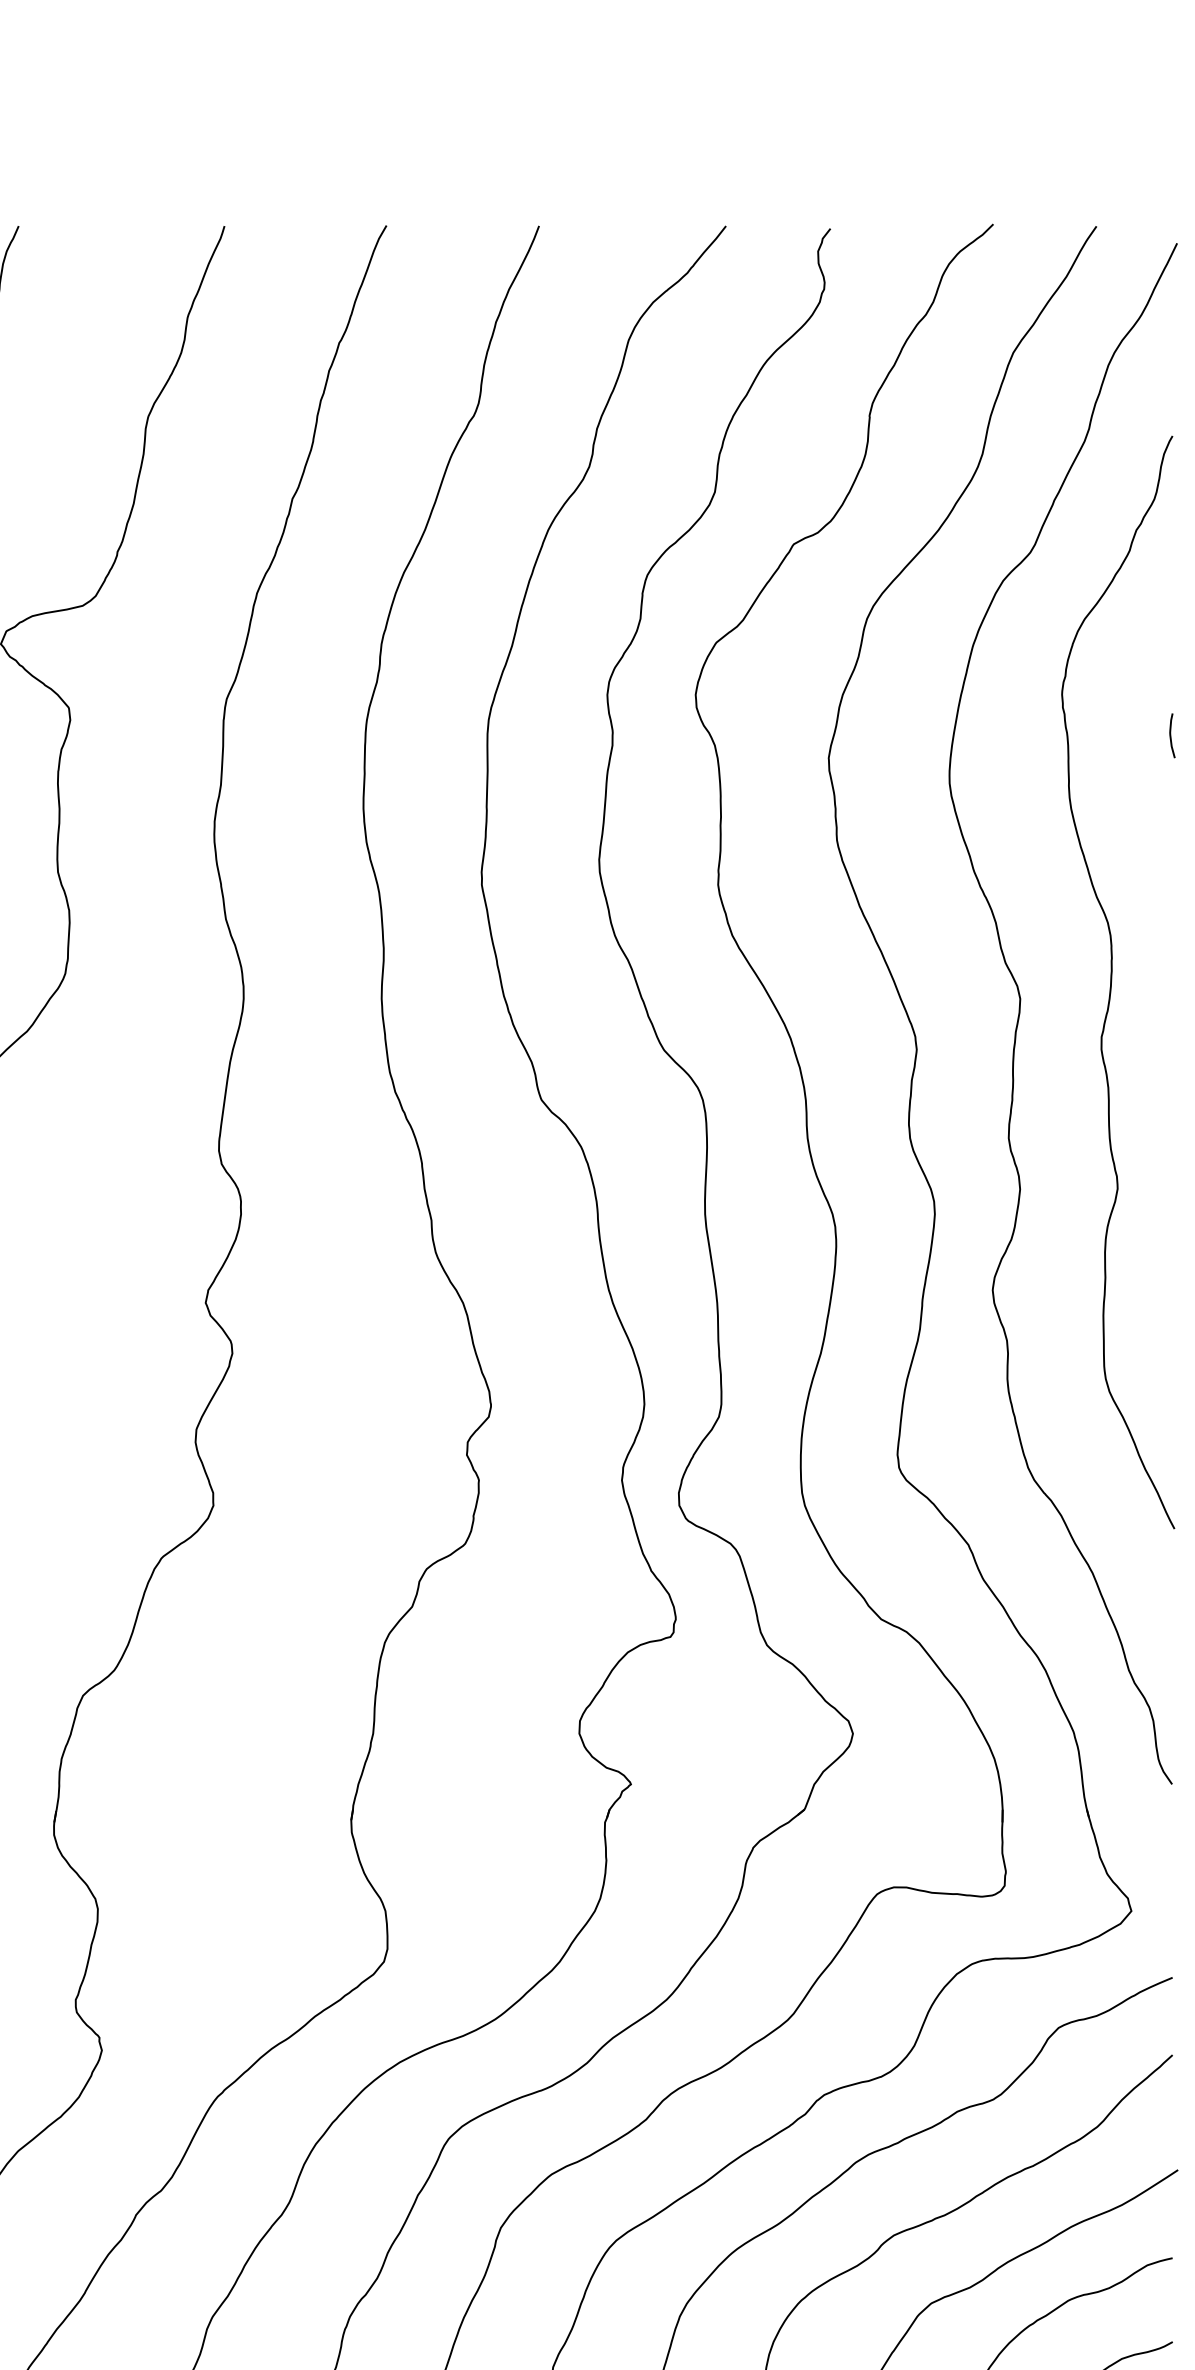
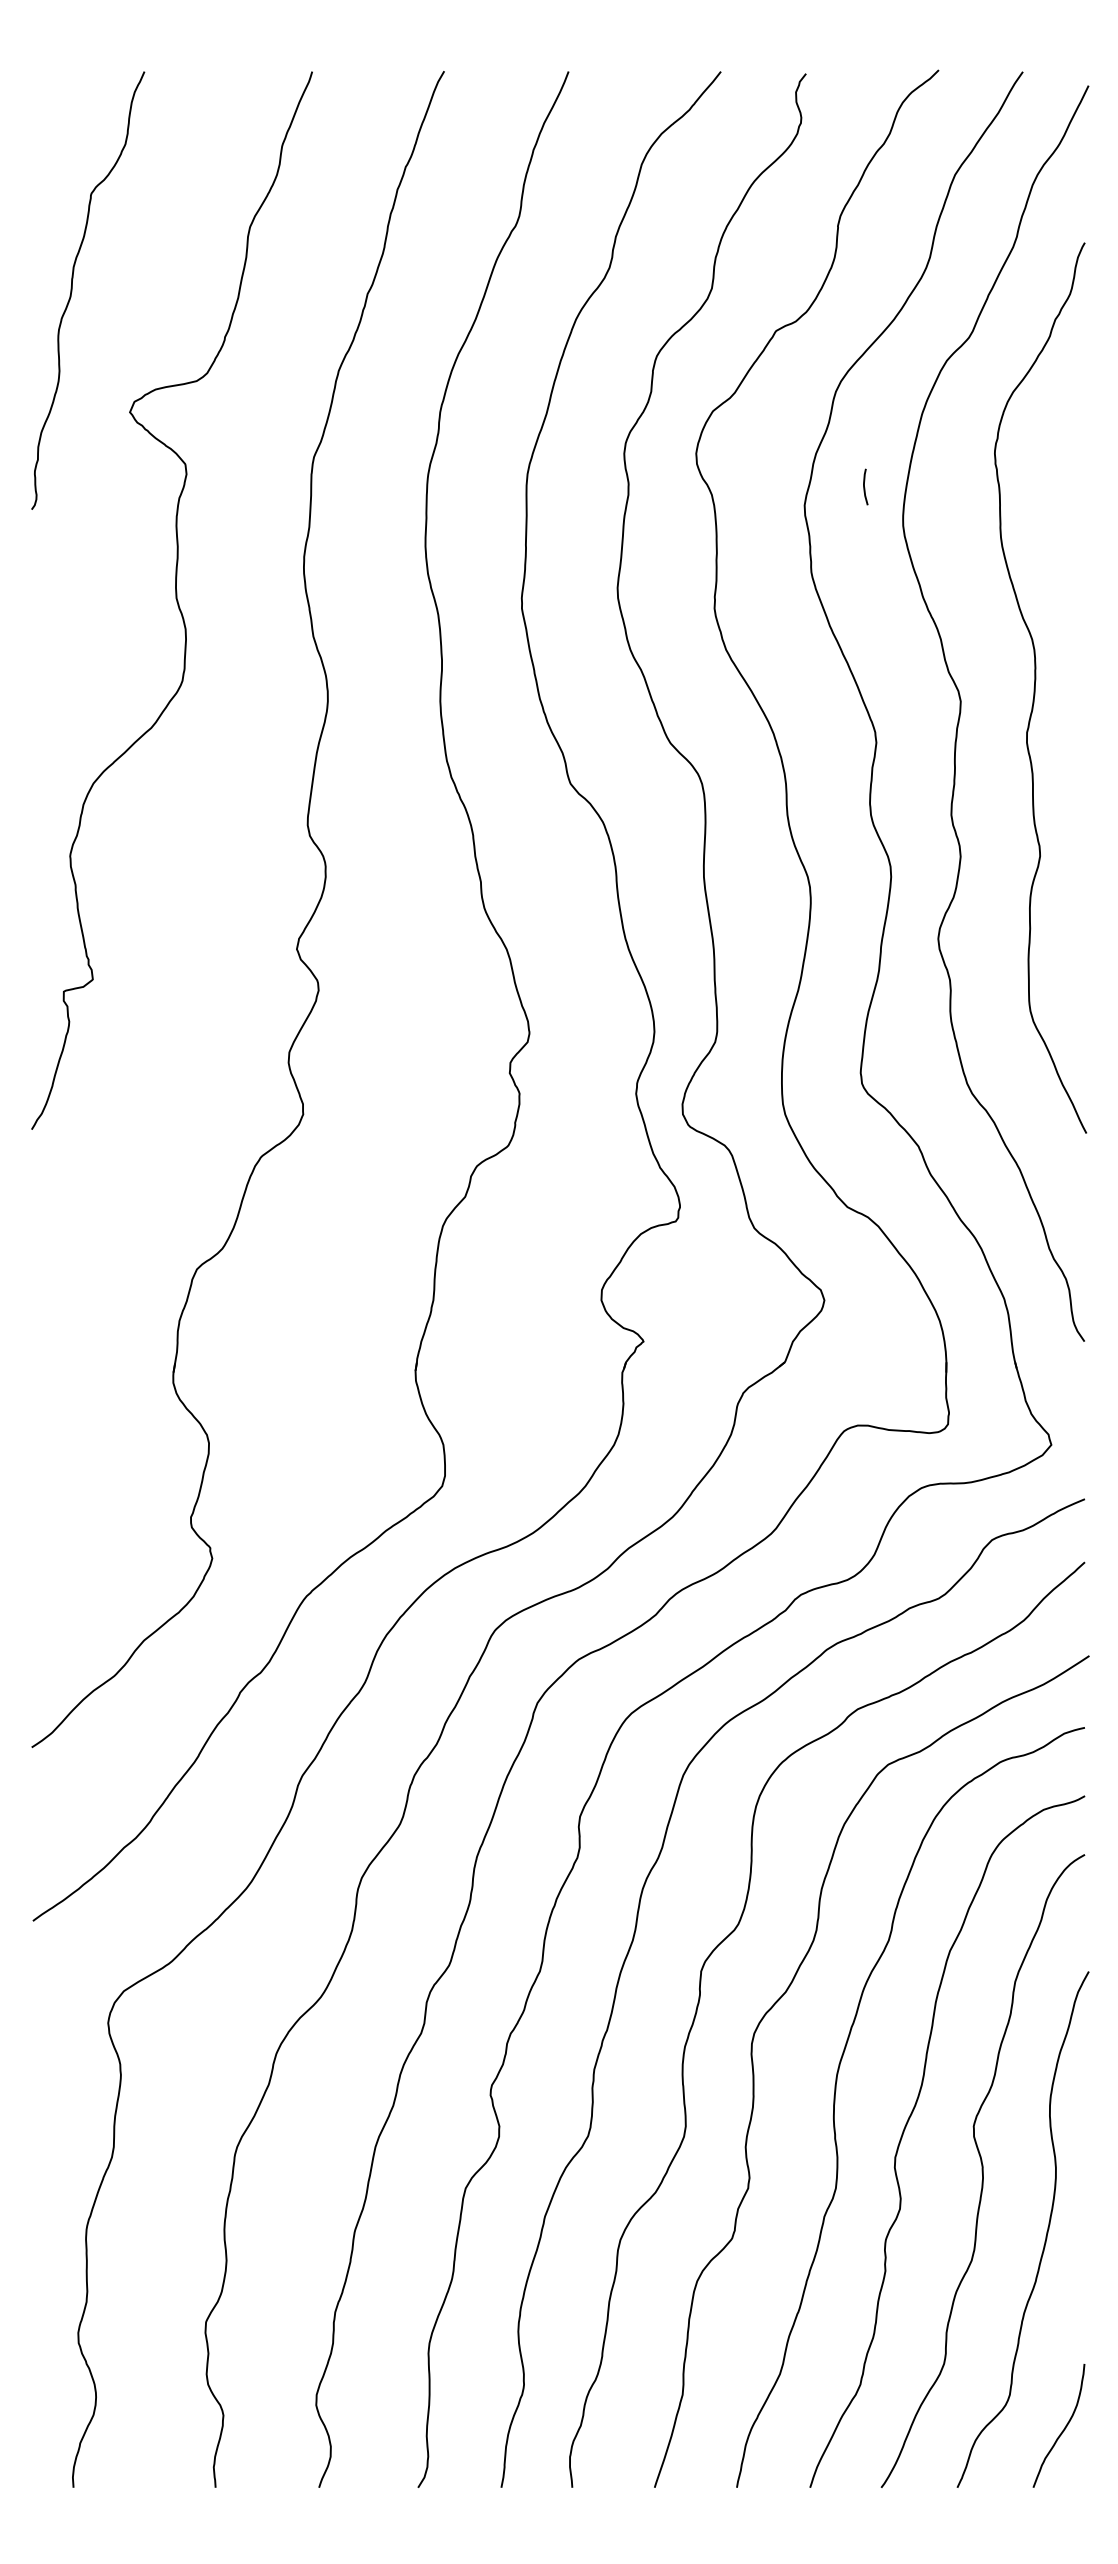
curve: (1170, 735) -> (864, 486), moved

